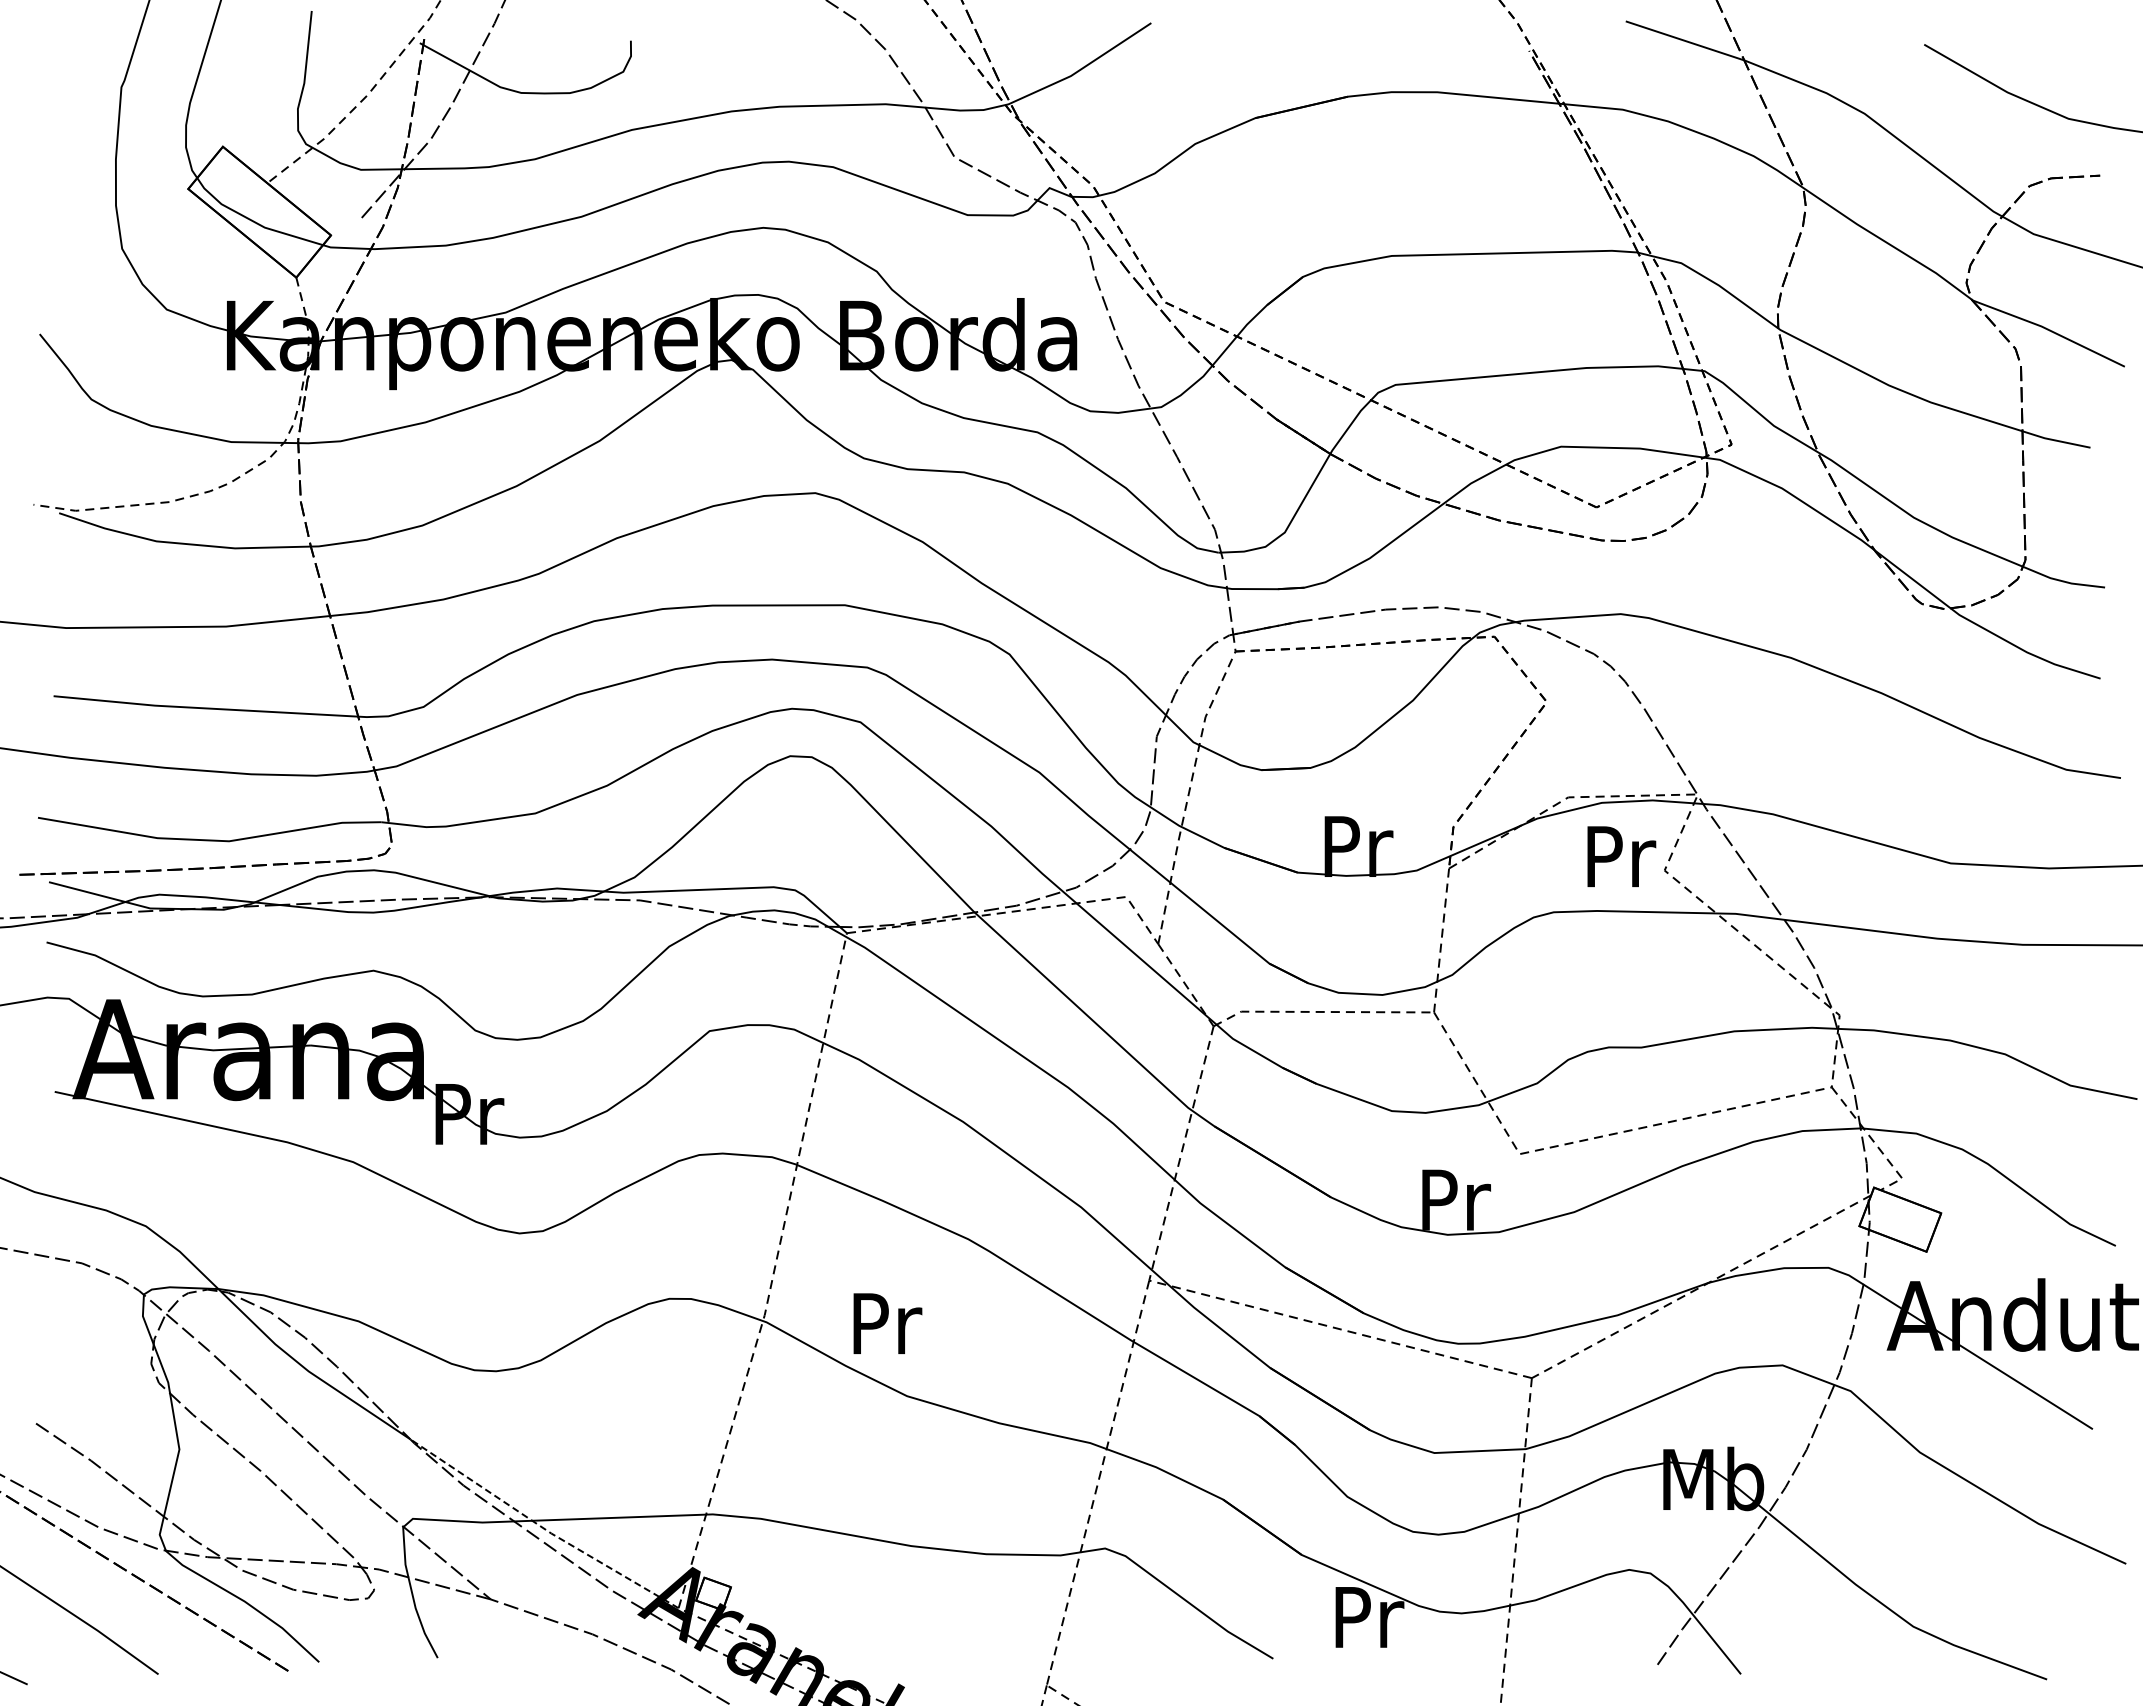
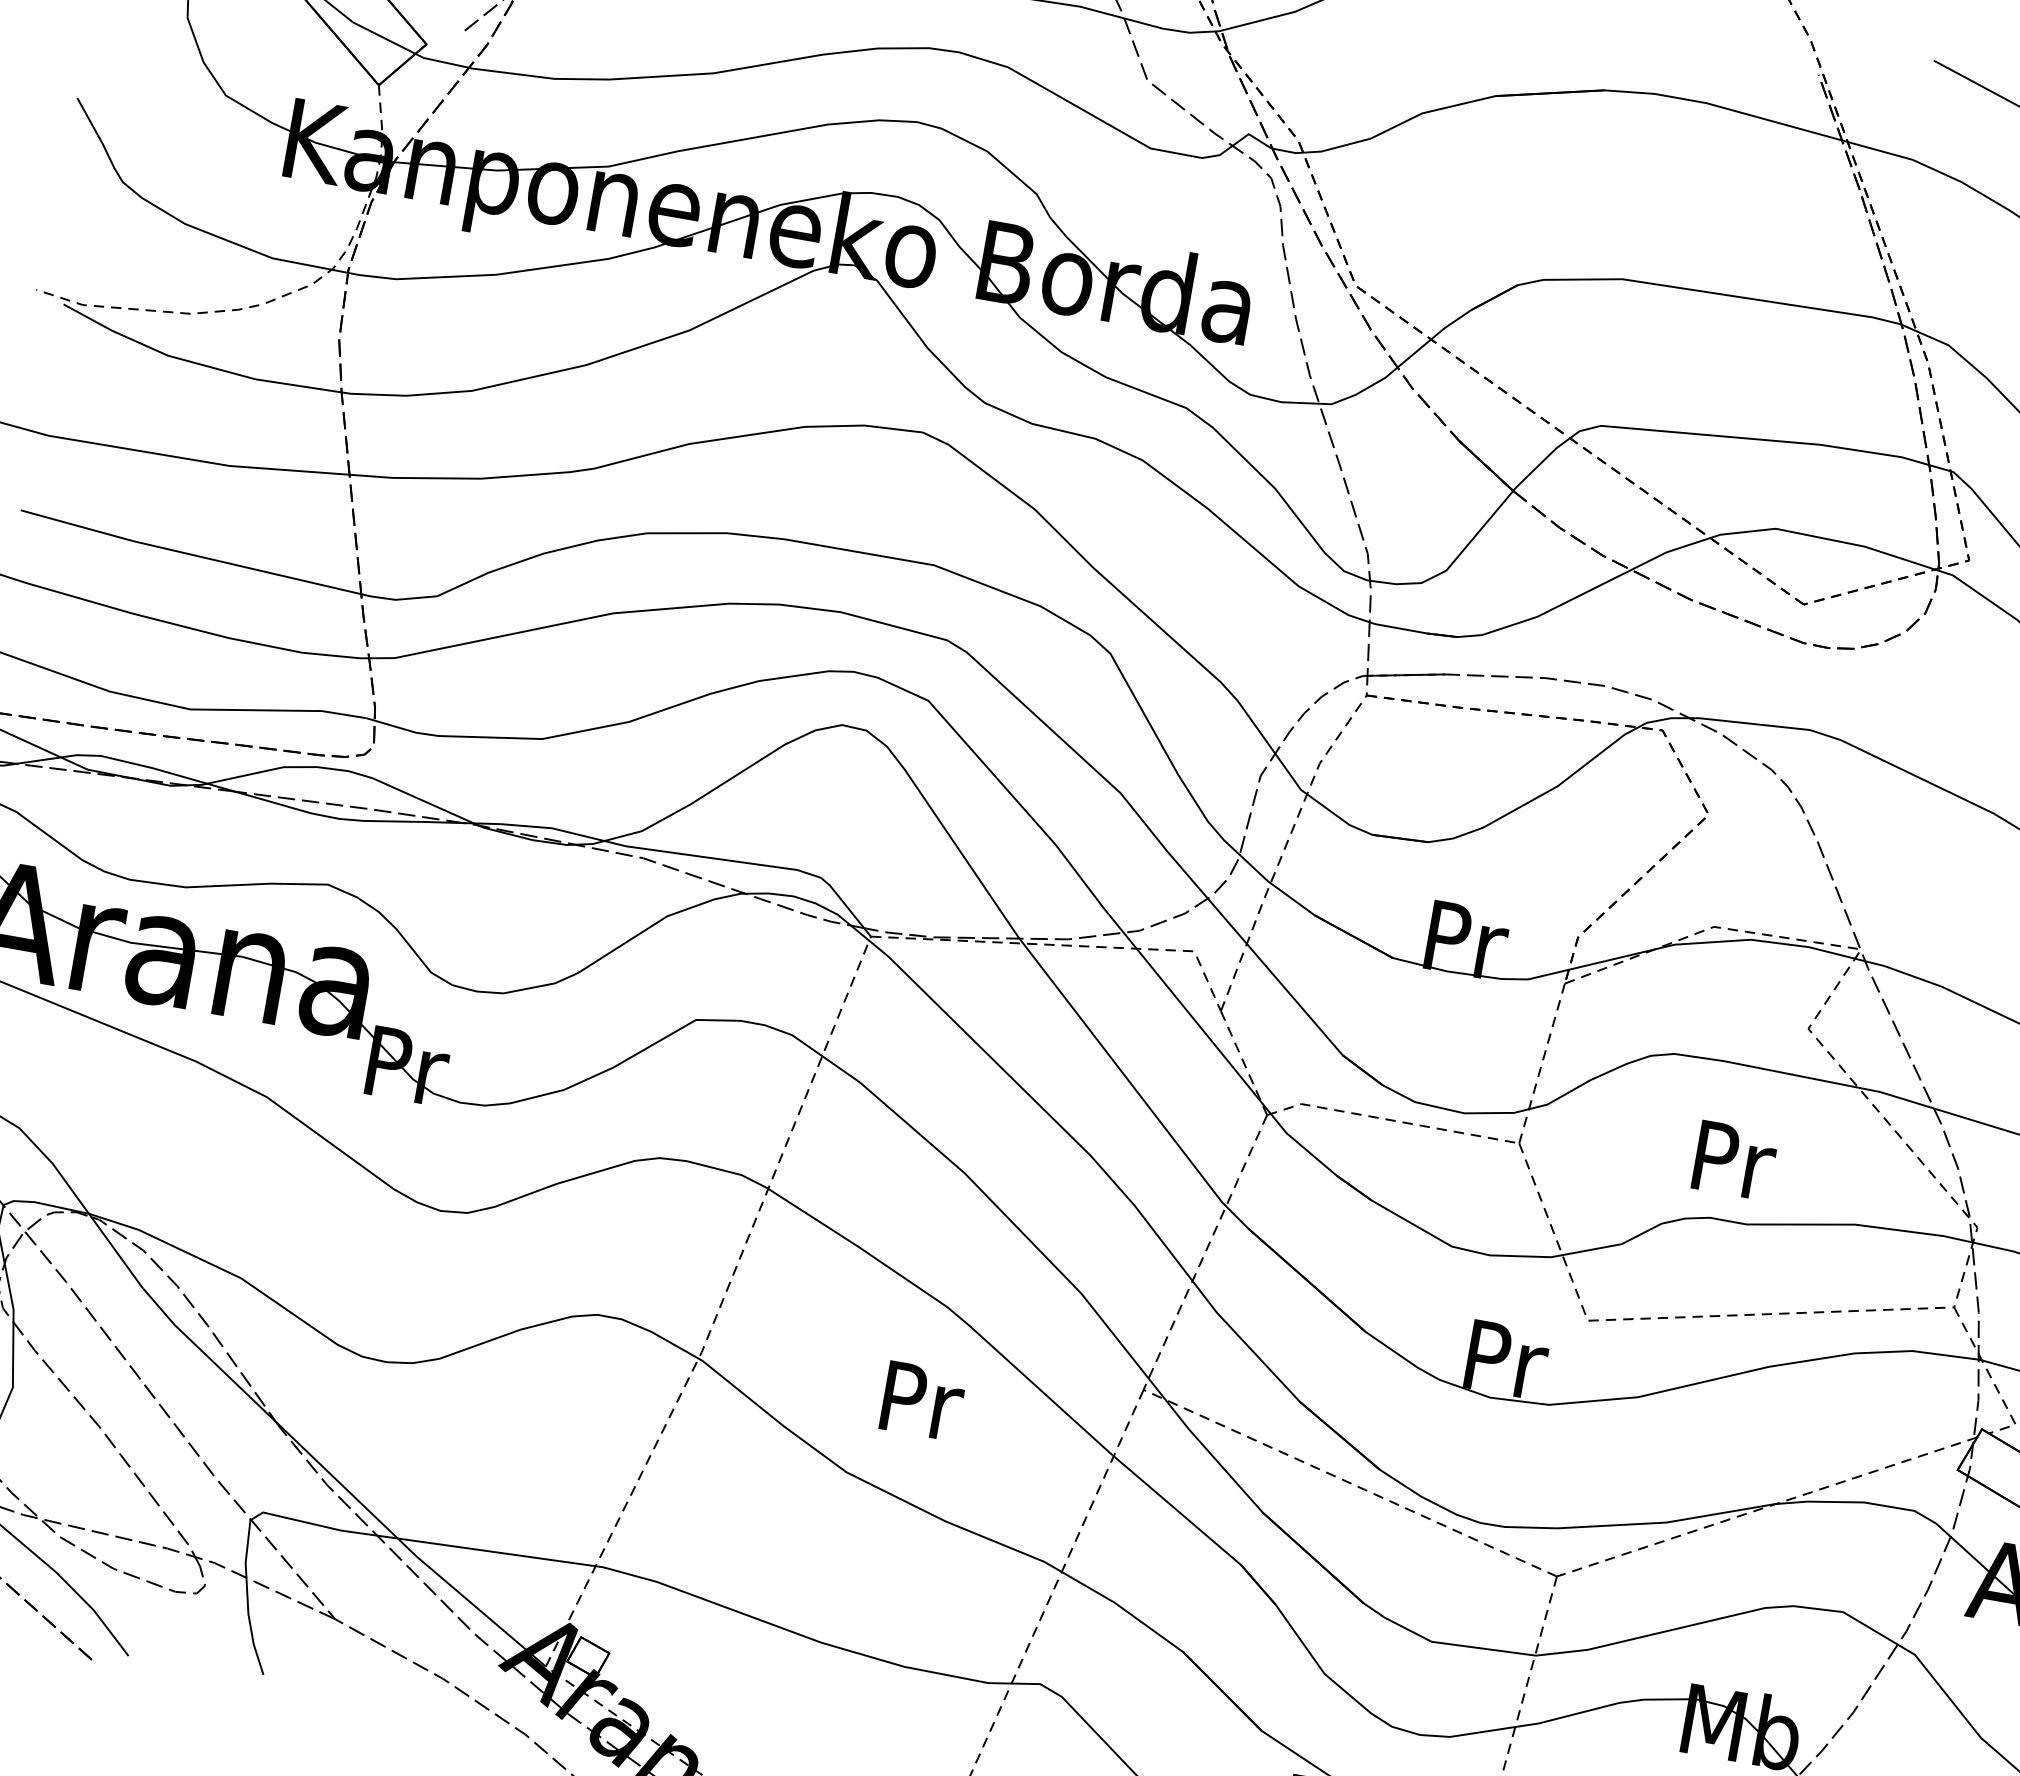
text: (1621, 856) -> (1734, 1160), moved
text: (887, 1323) -> (922, 1400), moved
line: (542, 1527) -> (408, 1548), dashed -> solid

